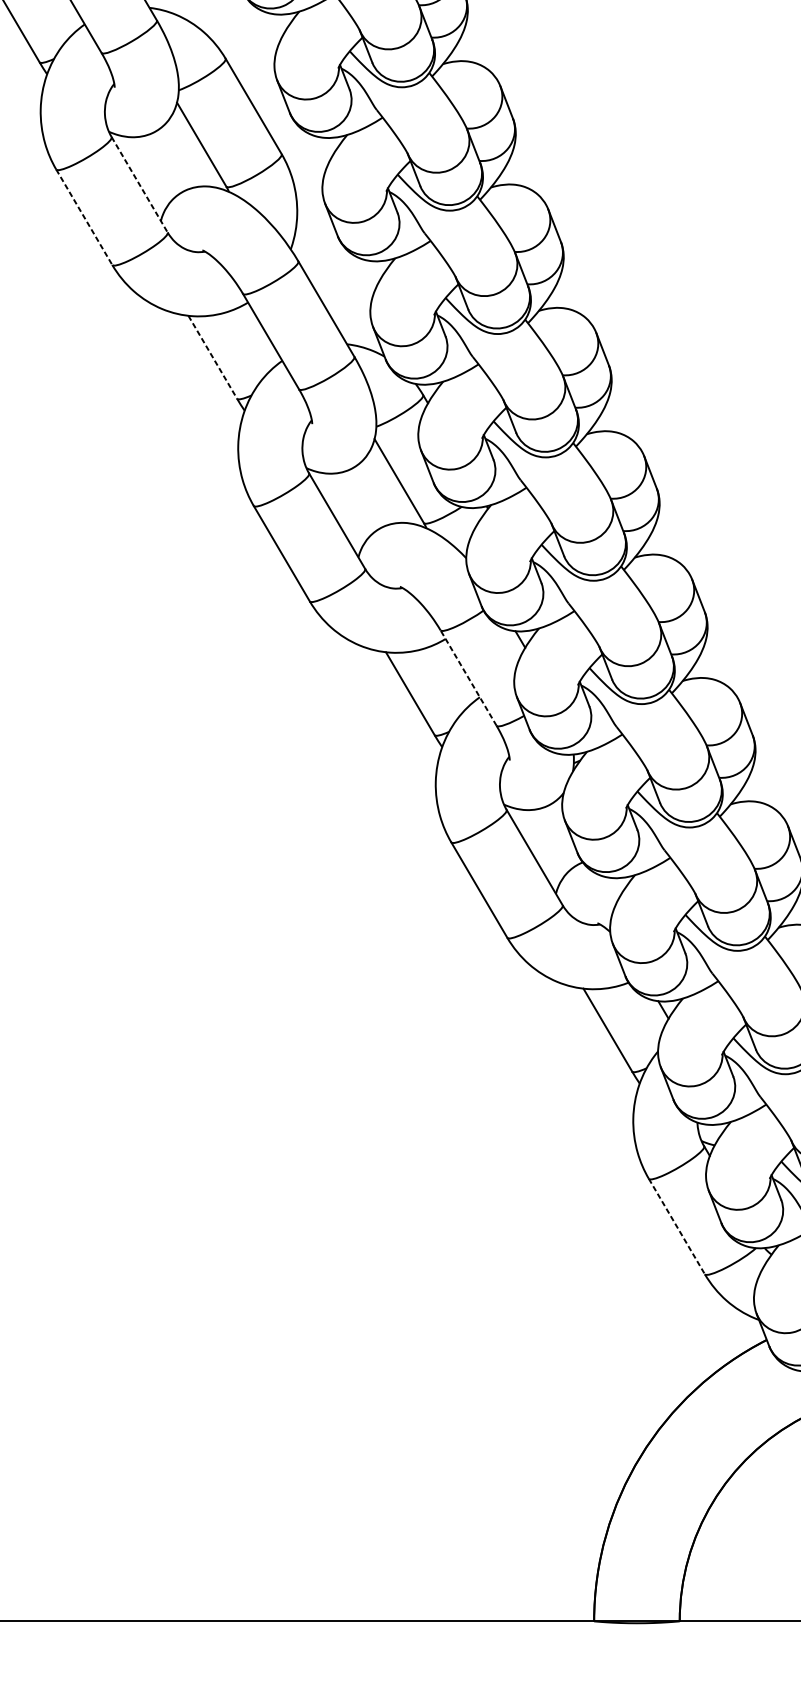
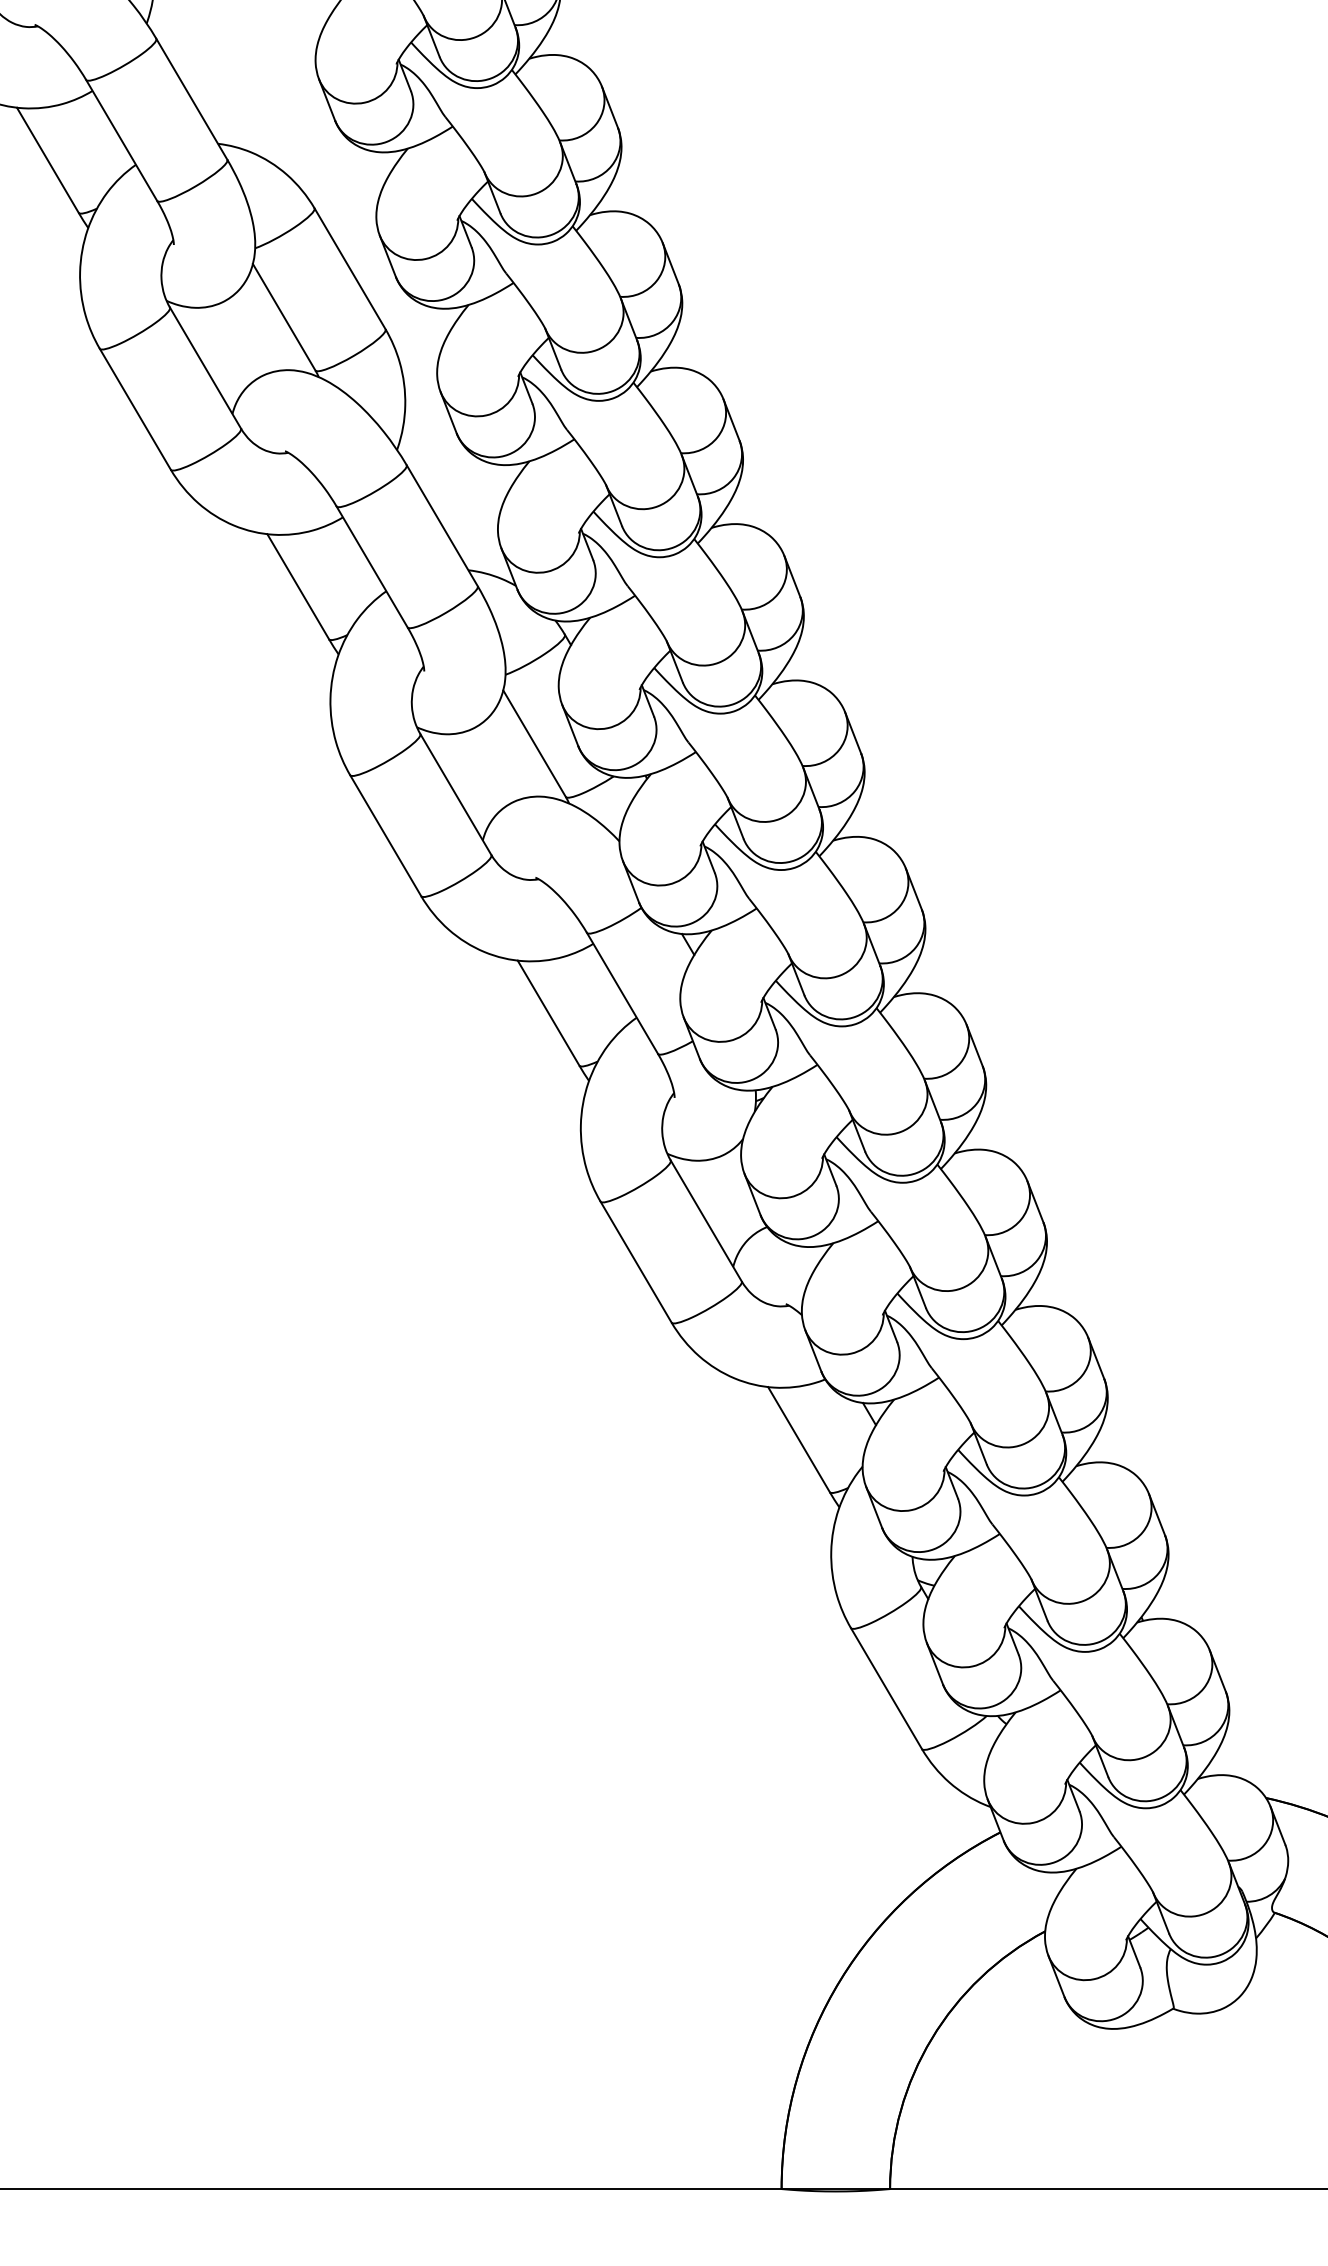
line: (139, 185) -> (205, 368), dashed -> solid
line: (84, 217) -> (135, 409), dashed -> solid
line: (213, 357) -> (298, 586), dashed -> solid
line: (468, 677) -> (622, 992), dashed -> solid
line: (676, 1227) -> (886, 1689), dashed -> solid

